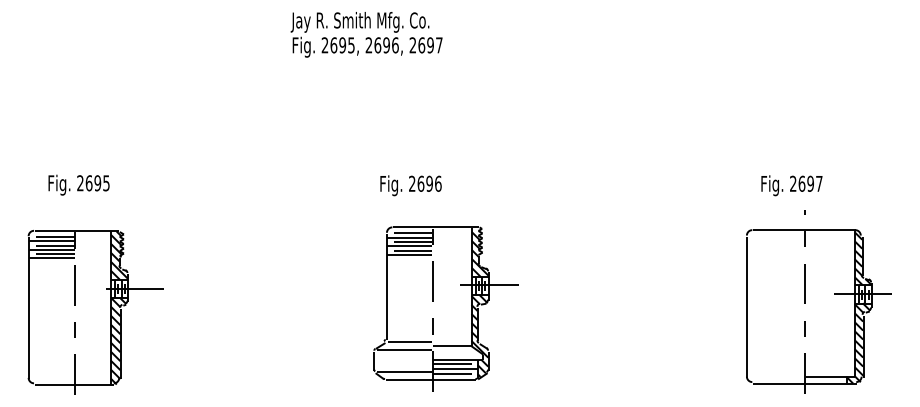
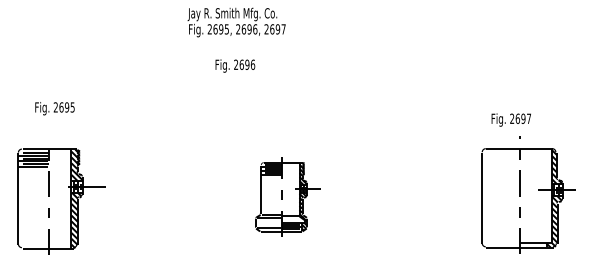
text: (78, 184) -> (54, 108), moved
text: (411, 184) -> (235, 65), moved
part: (445, 308) -> (287, 199), size x0.7

